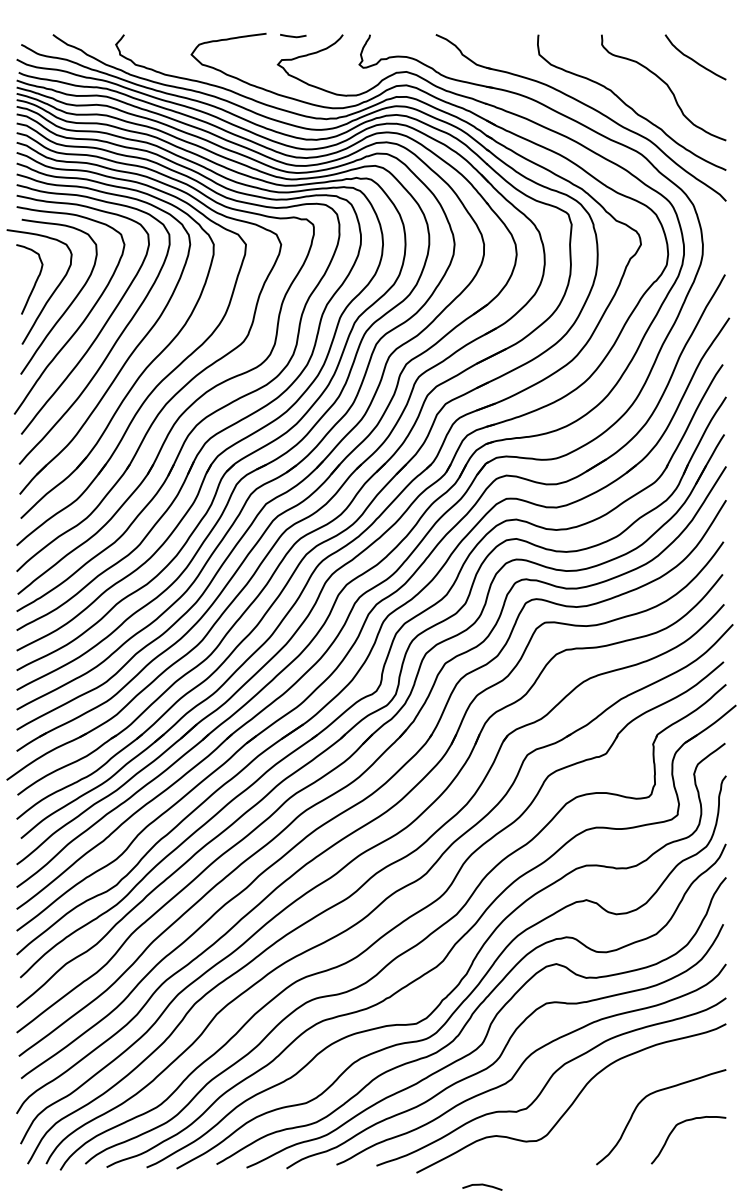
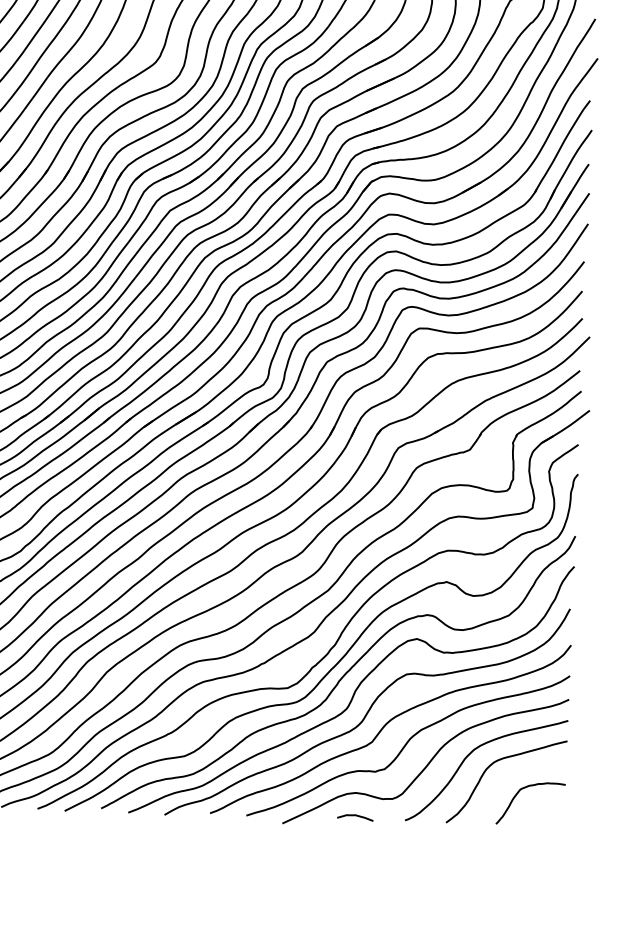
curve: (621, 1087) -> (471, 753), added
curve: (482, 1185) -> (355, 816), moved

